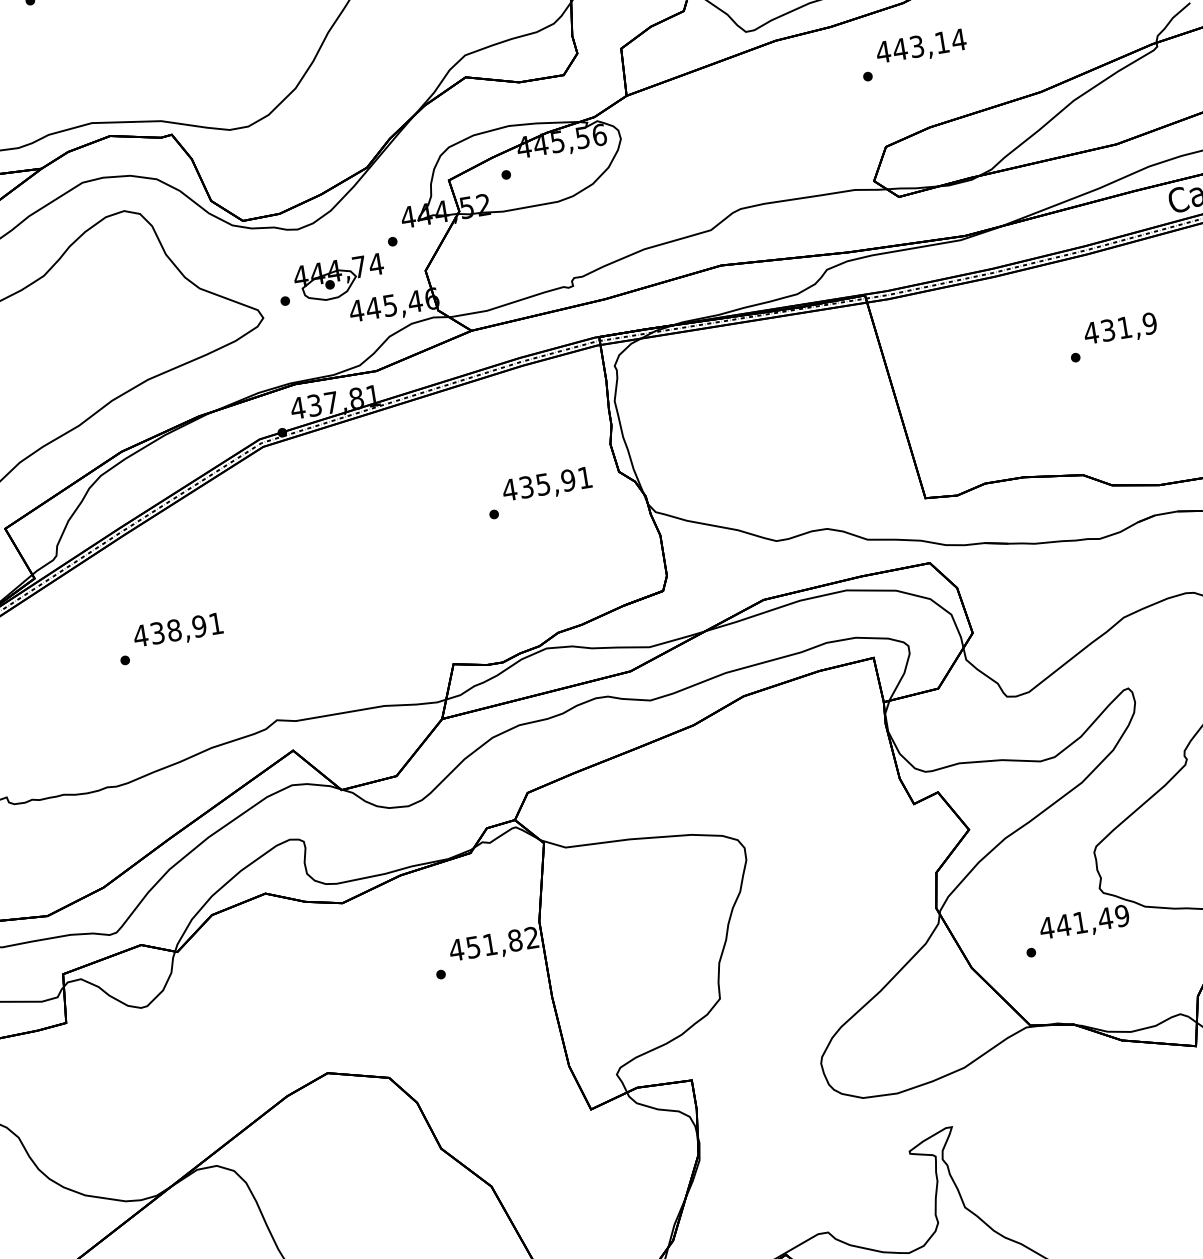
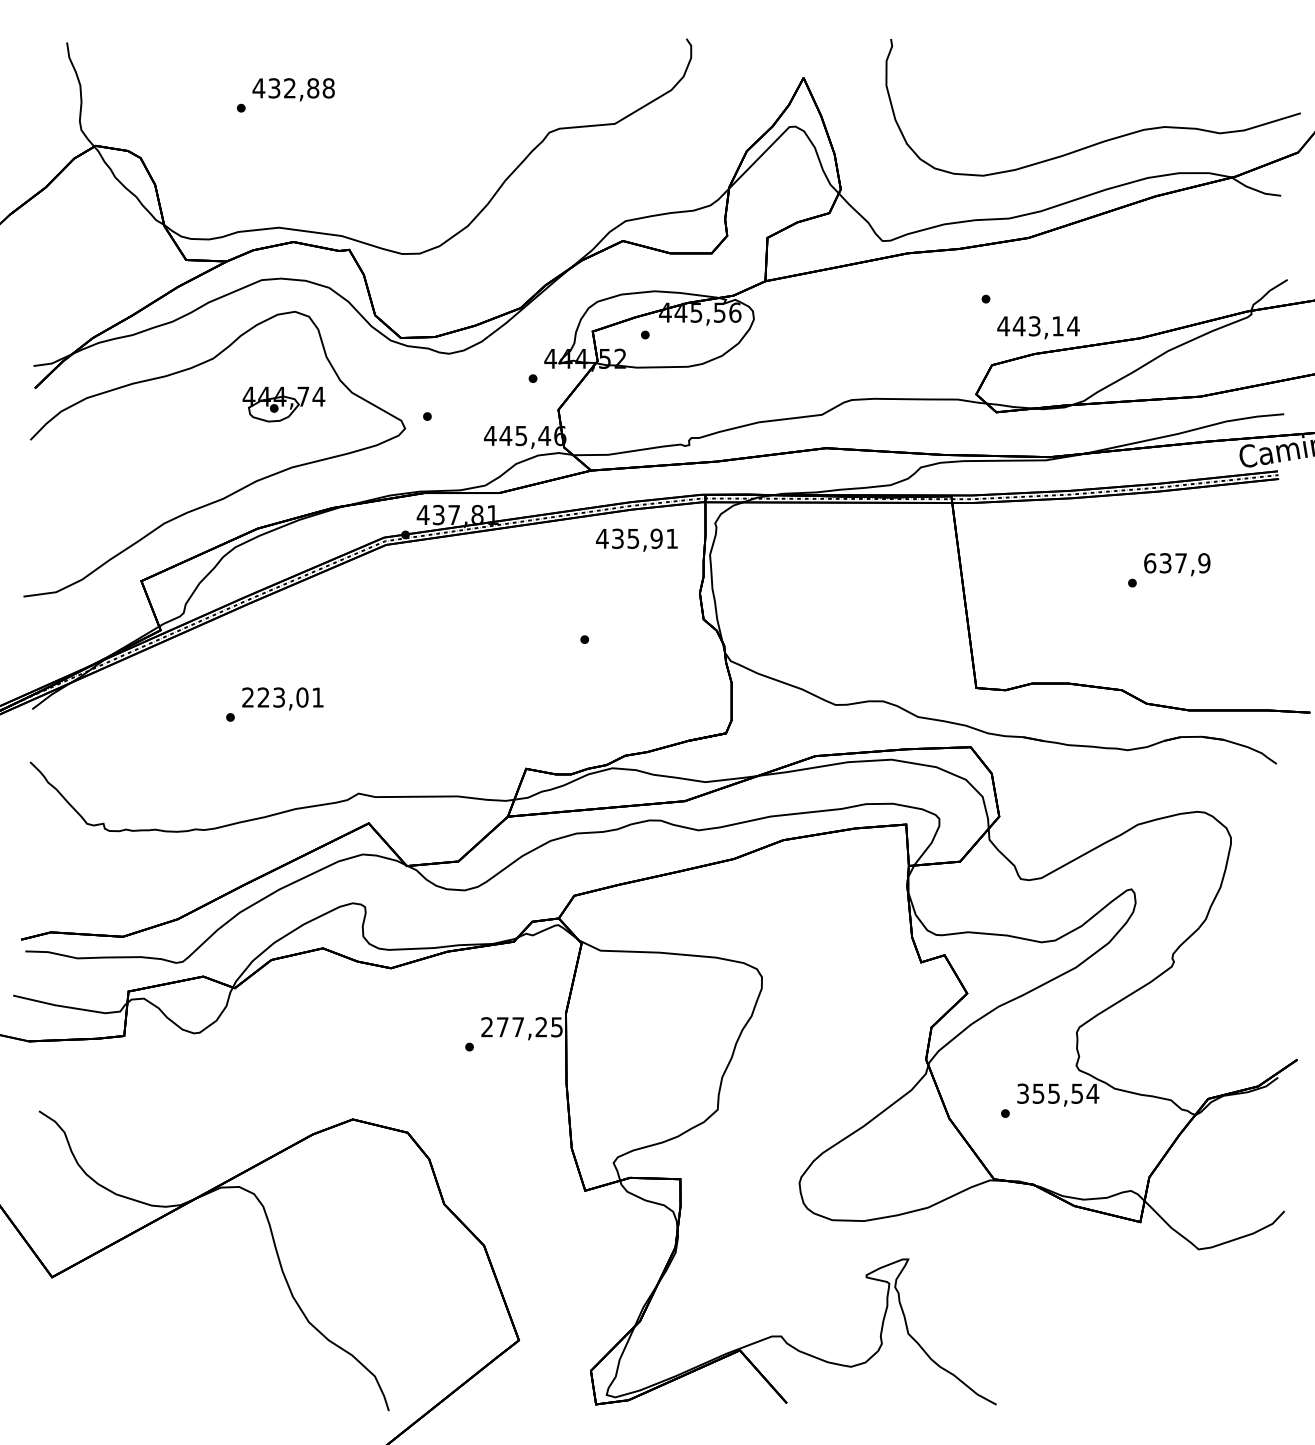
text: (921, 47) -> (1038, 327), moved
part: (339, 278) -> (283, 404), moved
text: (1106, 330) -> (1164, 563), 431,9 -> 637,9
text: (546, 484) -> (636, 539), moved
text: (169, 631) -> (274, 697), 438,91 -> 223,01
text: (1084, 921) -> (1057, 1093), 441,49 -> 355,54
text: (493, 944) -> (521, 1027), 451,82 -> 277,25

